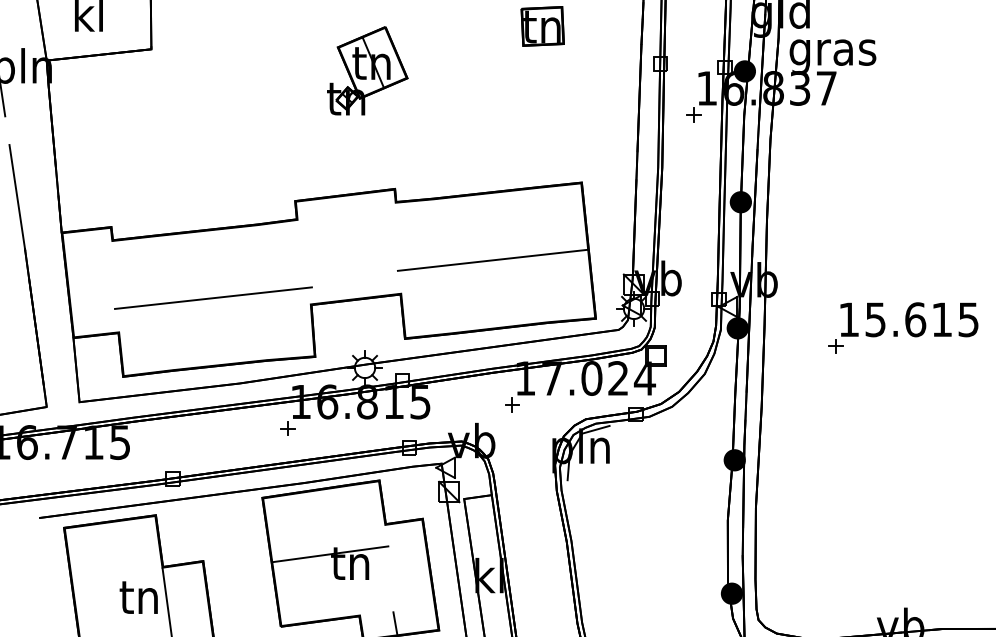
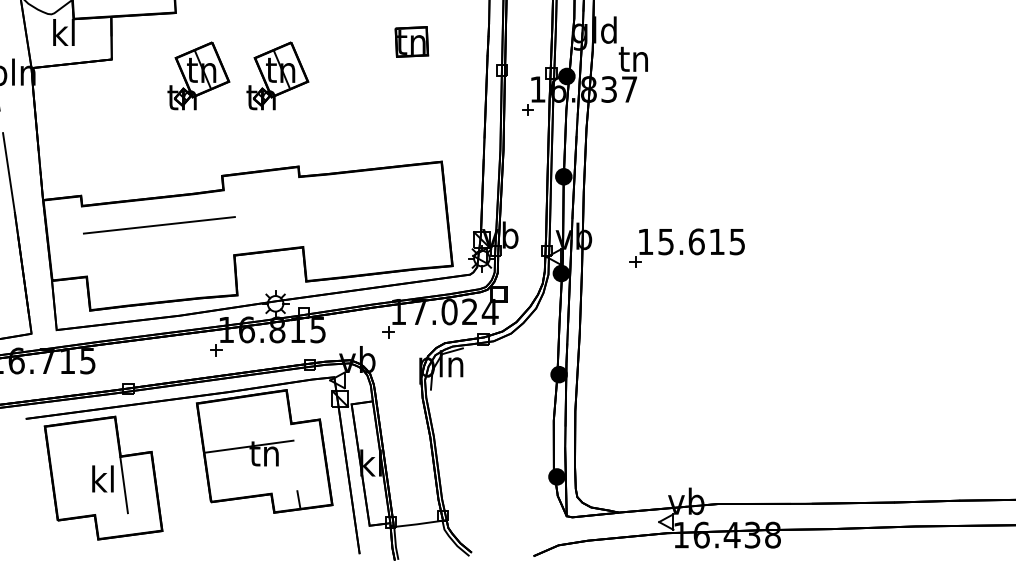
text: (833, 53) -> (634, 62), gras -> tn
part: (264, 70) -> (198, 75), added
line: (492, 260) -> (373, 221), removed
line: (213, 298) -> (159, 225), moved
part: (902, 327) -> (686, 247), moved
text: (137, 595) -> (101, 478), tn -> kl

